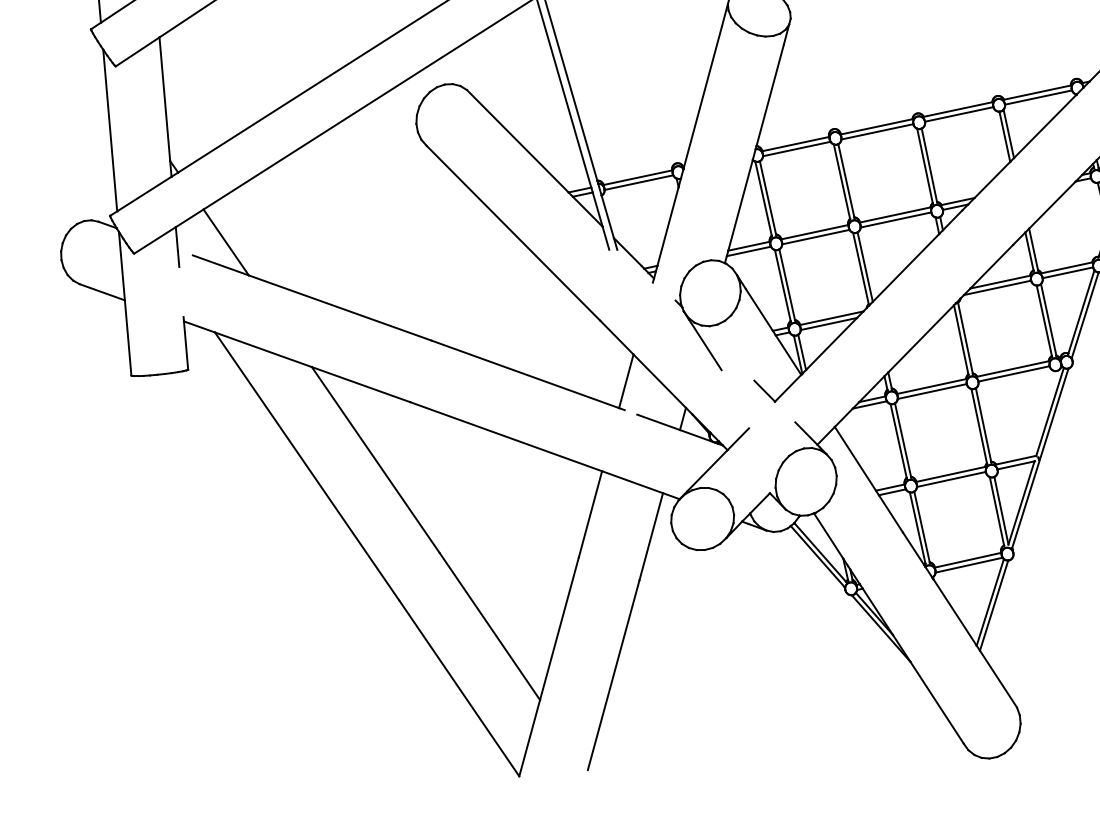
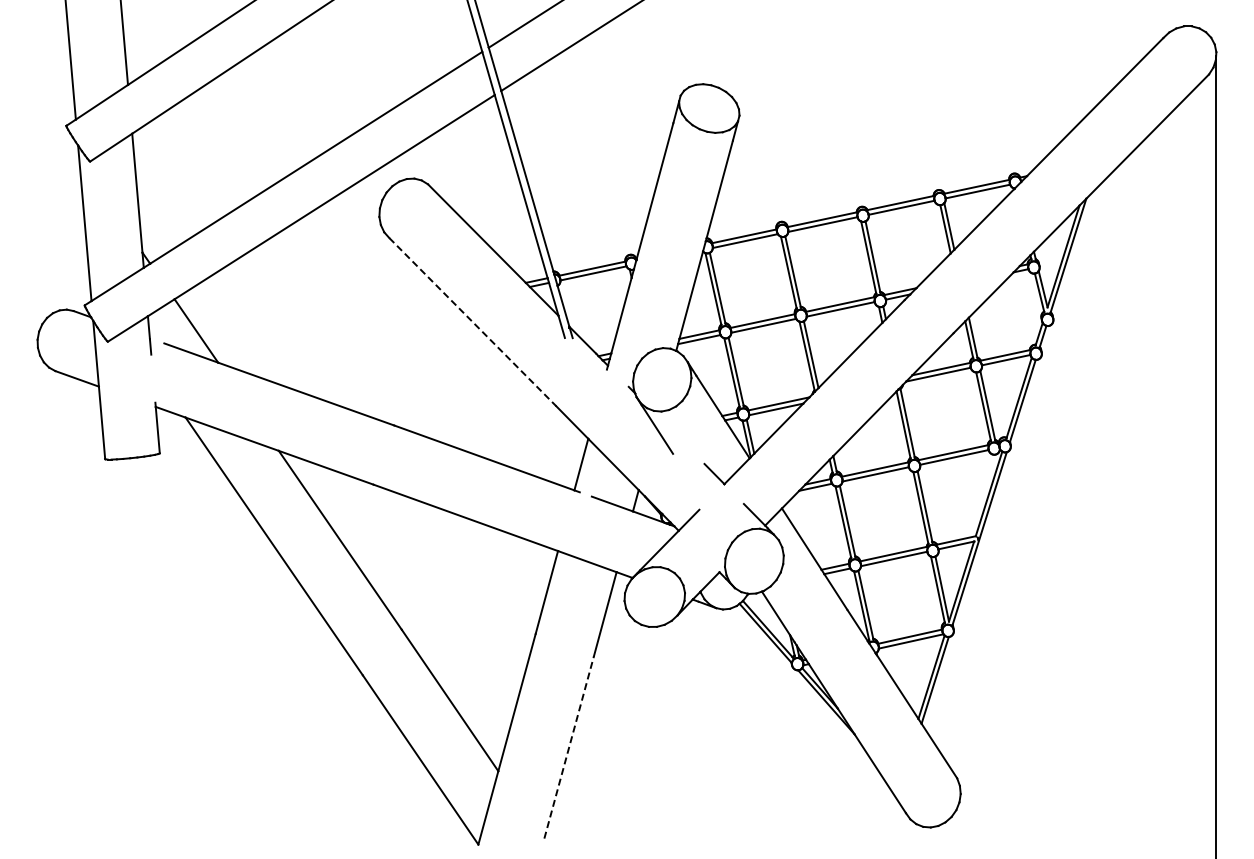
line: (513, 233) -> (472, 322), solid -> dashed
line: (614, 675) -> (569, 747), solid -> dashed

